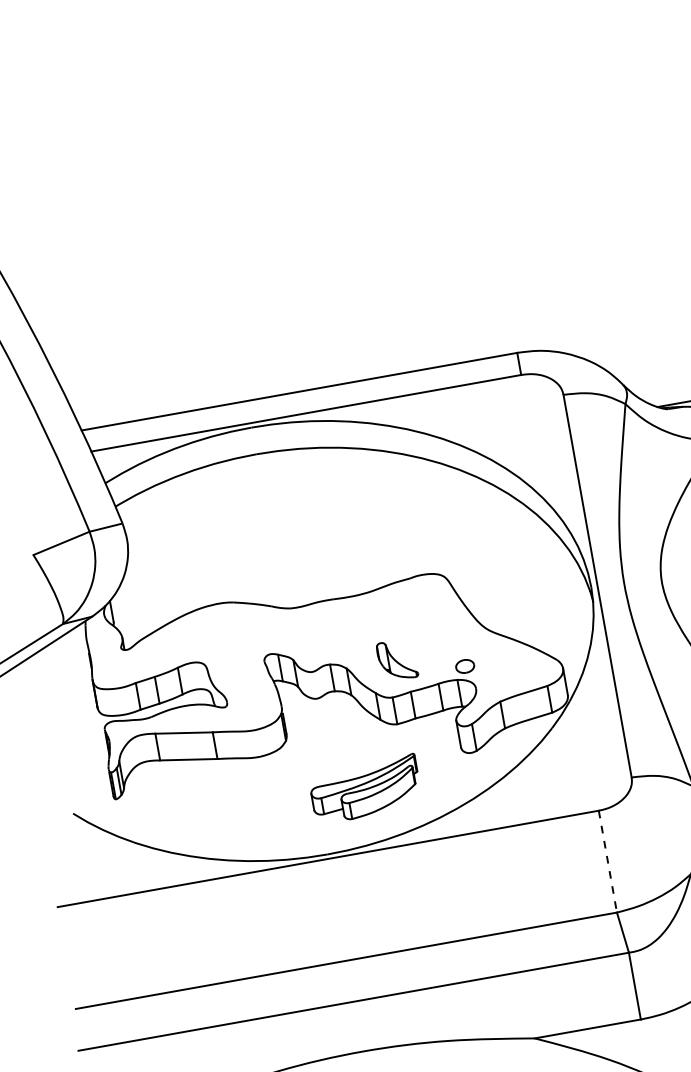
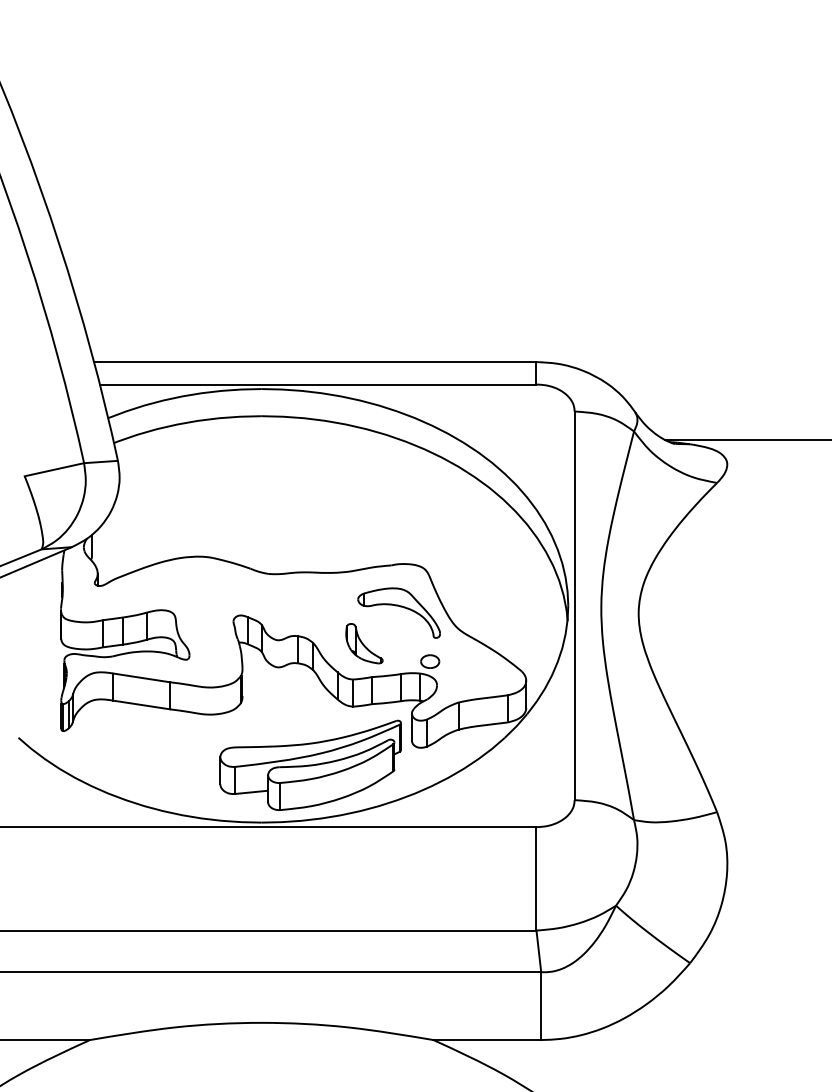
part: (425, 623) -> (398, 612), added
part: (365, 788) -> (310, 764), size x1.67
line: (607, 861) -> (536, 878), dashed -> solid

